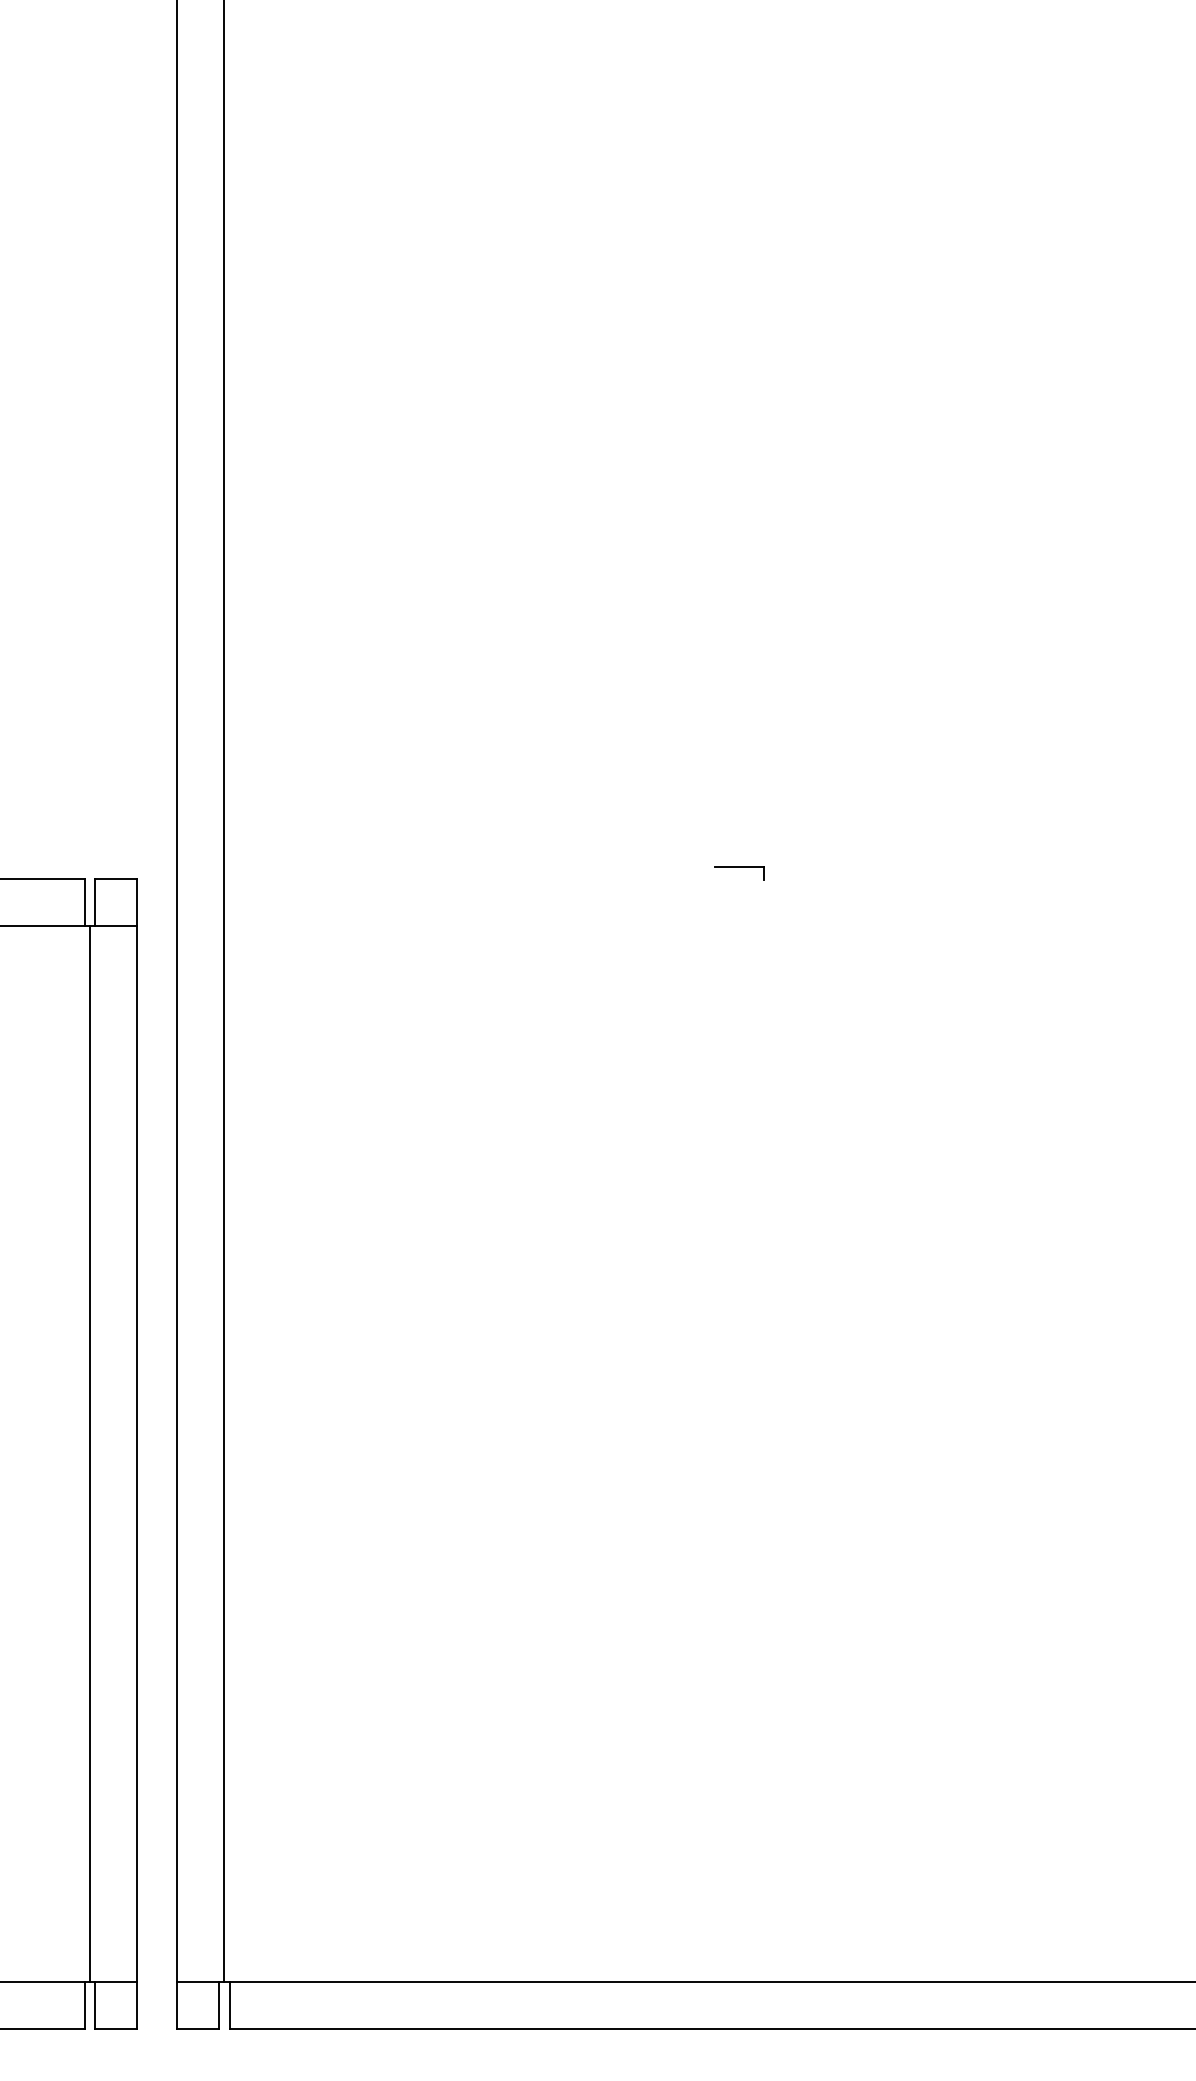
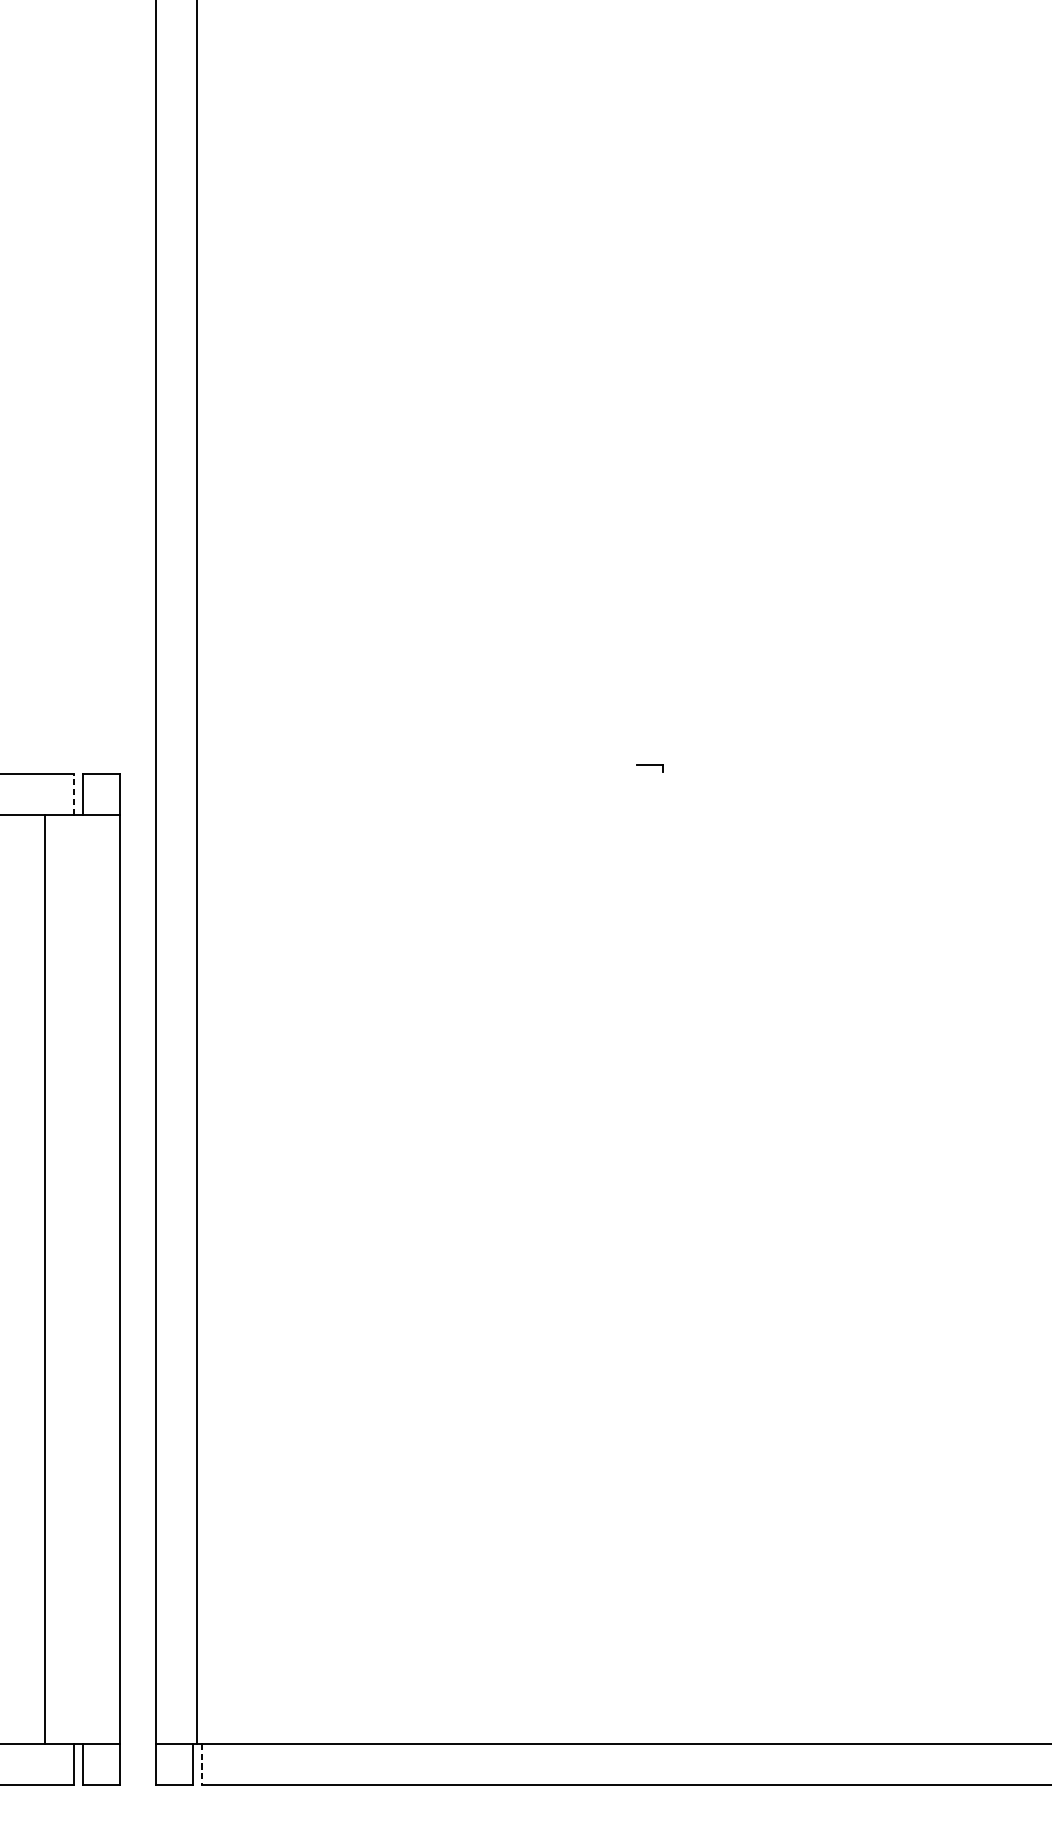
part: (739, 873) -> (650, 768), size x0.6
line: (84, 902) -> (74, 794), solid -> dashed
line: (89, 1454) -> (45, 1279), moved
line: (229, 2005) -> (201, 1764), solid -> dashed

